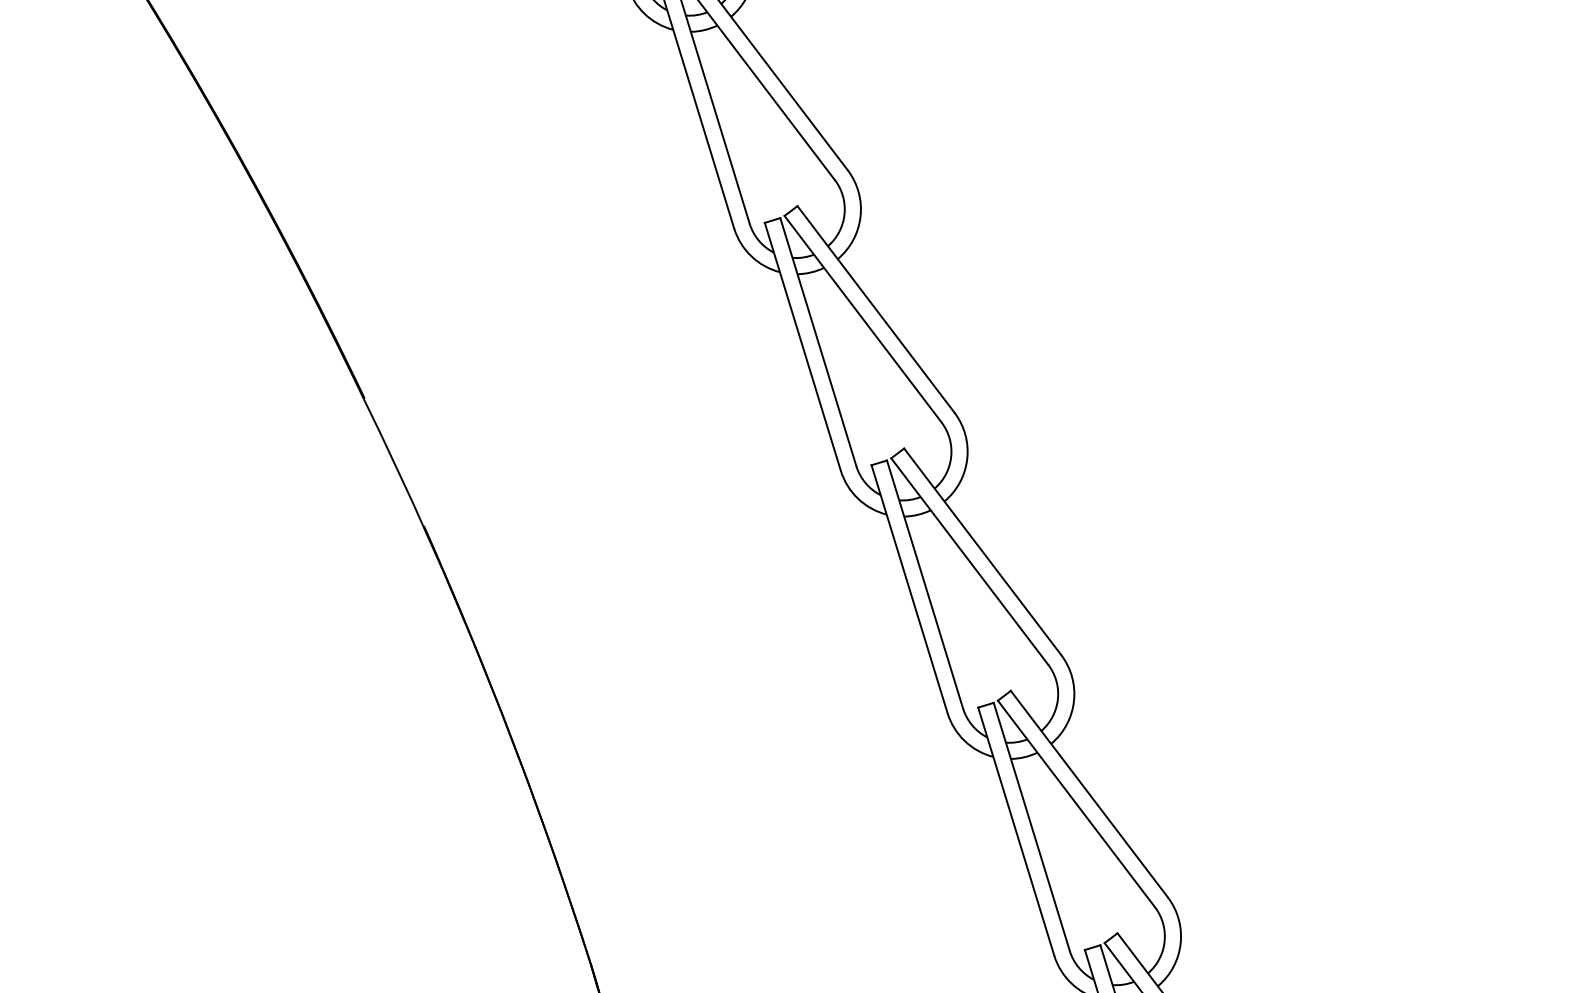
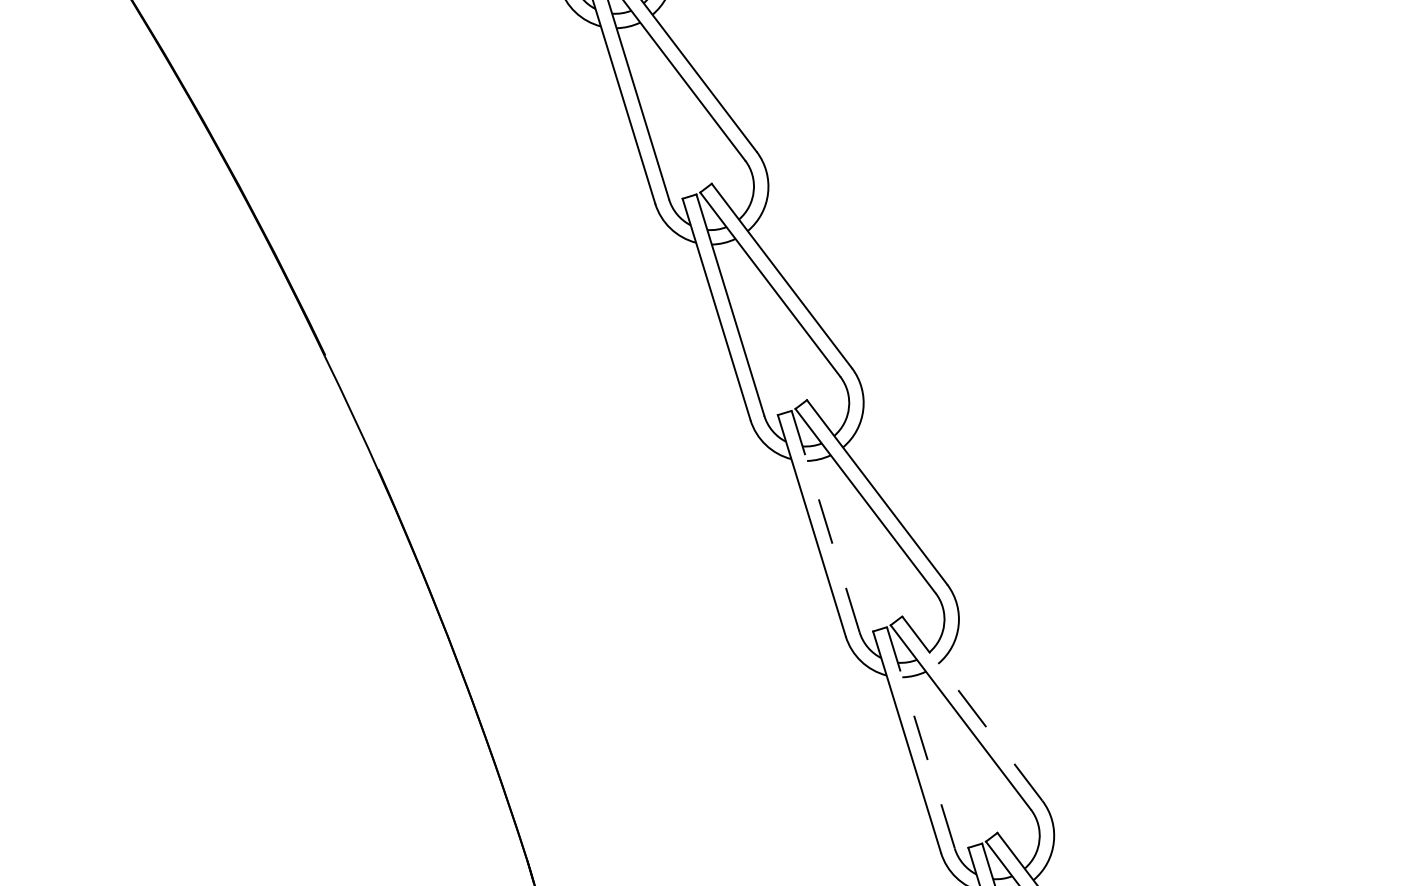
line: (924, 584) -> (825, 521), solid -> dashed
line: (1089, 793) -> (972, 708), solid -> dashed
line: (1031, 826) -> (920, 737), solid -> dashed

